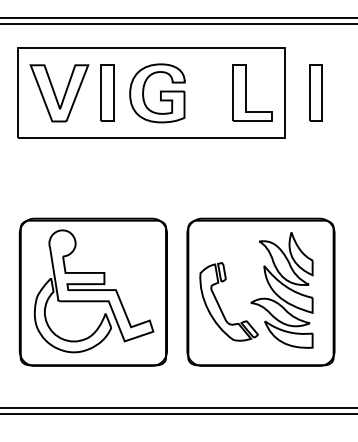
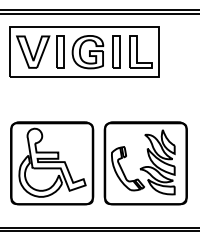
part: (315, 92) -> (116, 51), moved

